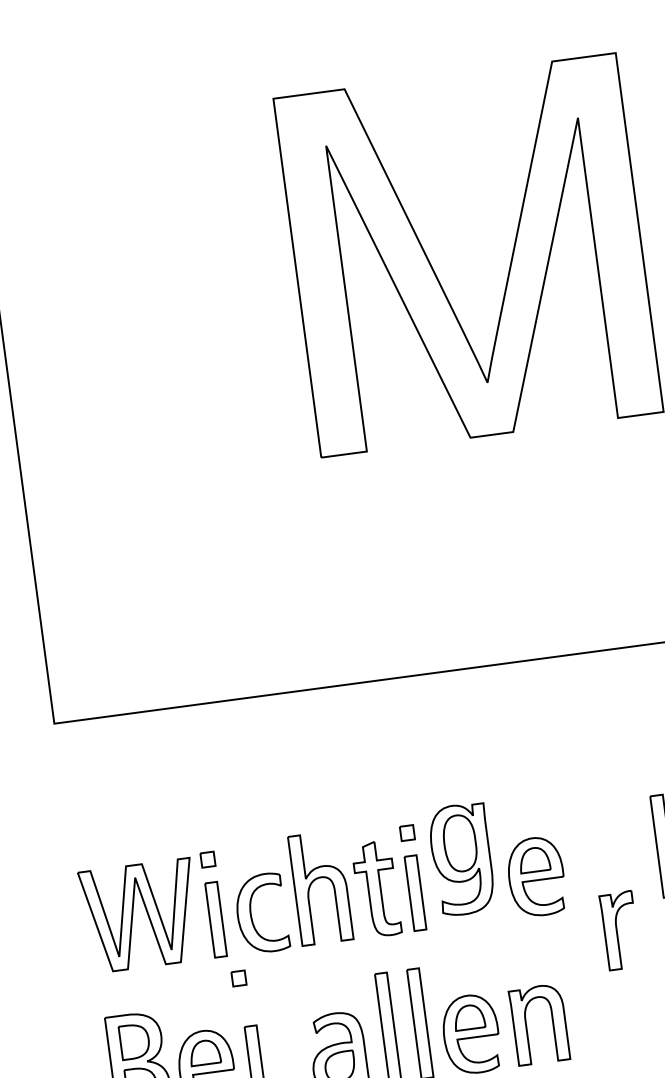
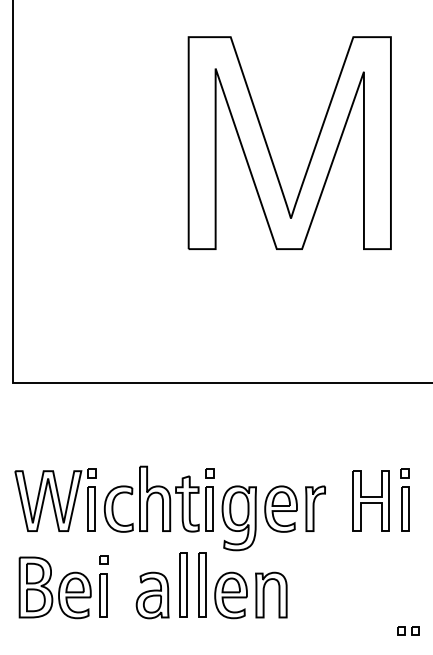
part: (460, 860) -> (238, 518), moved
part: (620, 930) -> (315, 508), moved
part: (238, 977) -> (103, 559), moved

